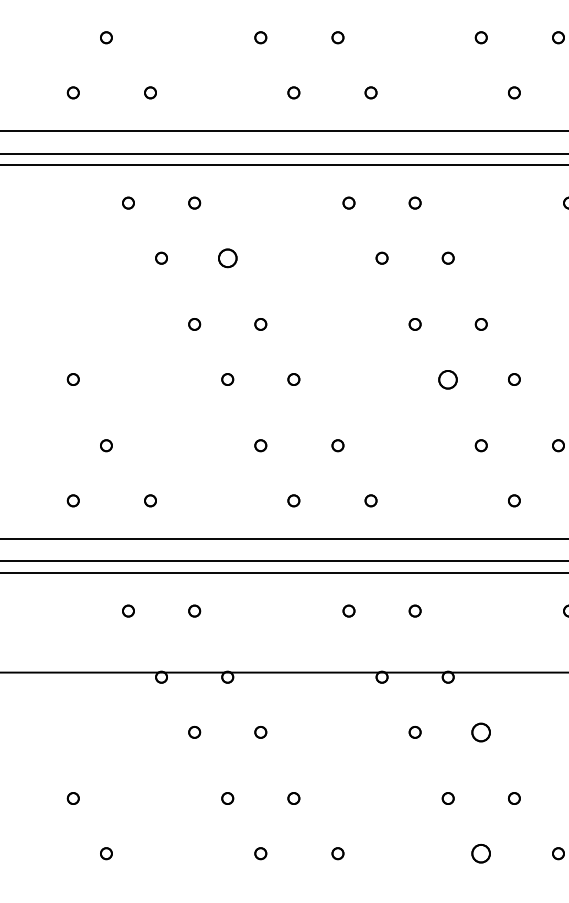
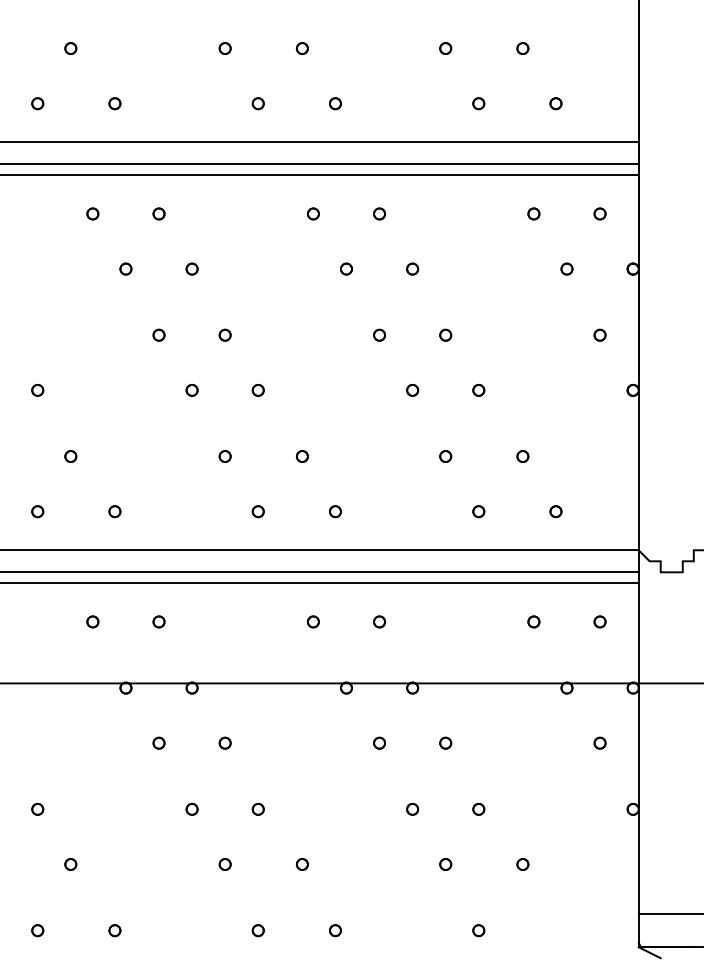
part: (227, 257) -> (191, 268), size x0.62
part: (448, 378) -> (412, 389), size x0.62
part: (481, 731) -> (445, 742), size x0.62
part: (481, 853) -> (445, 864), size x0.62

